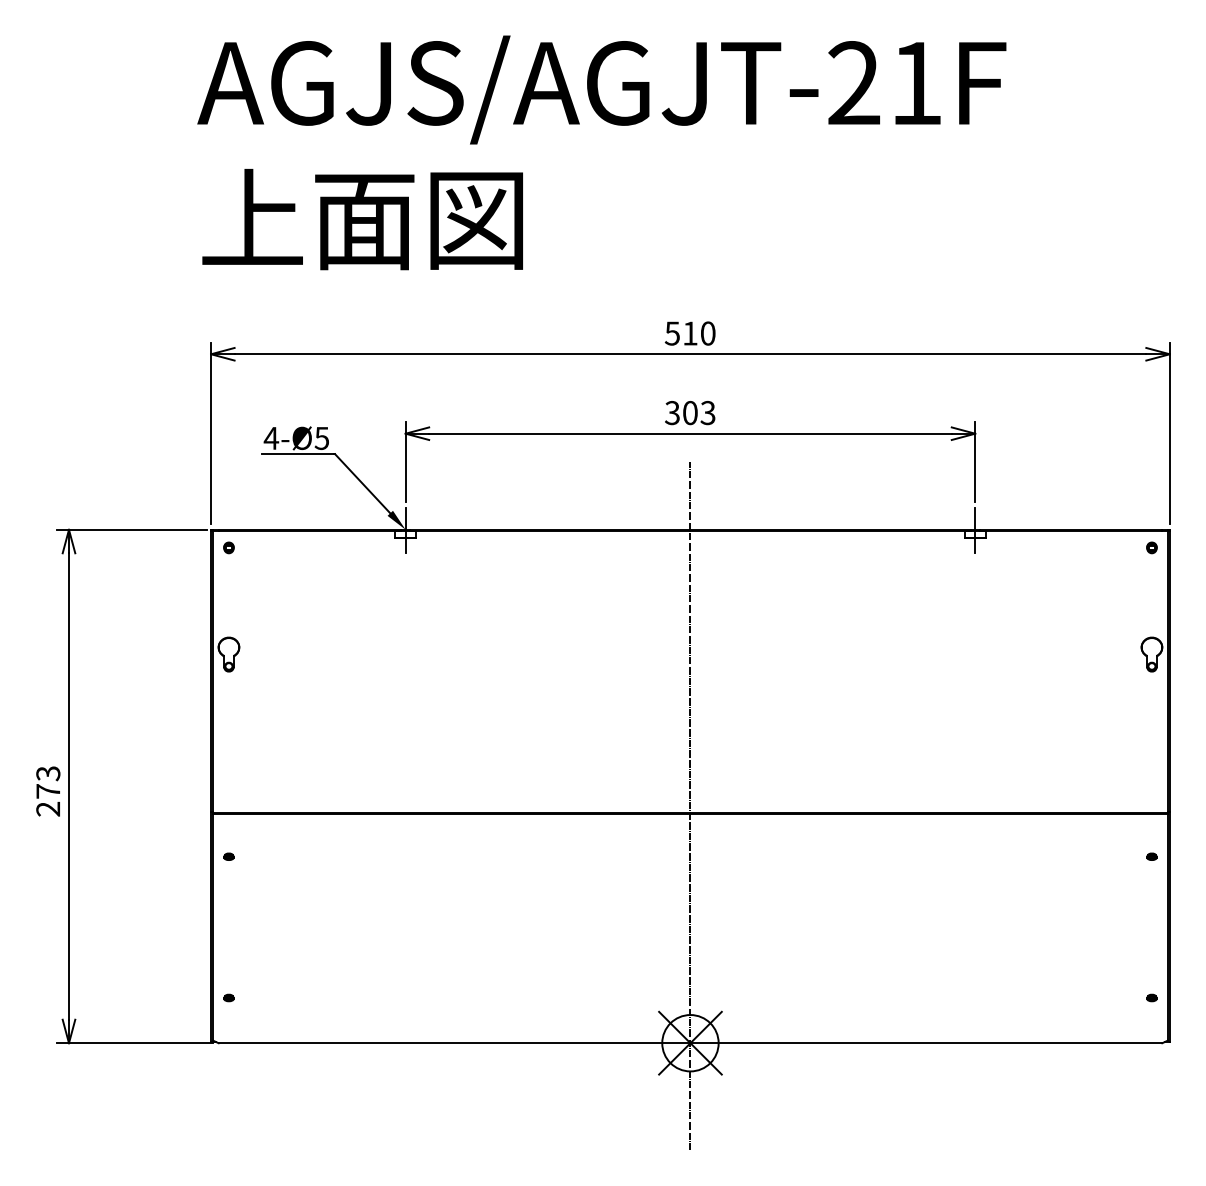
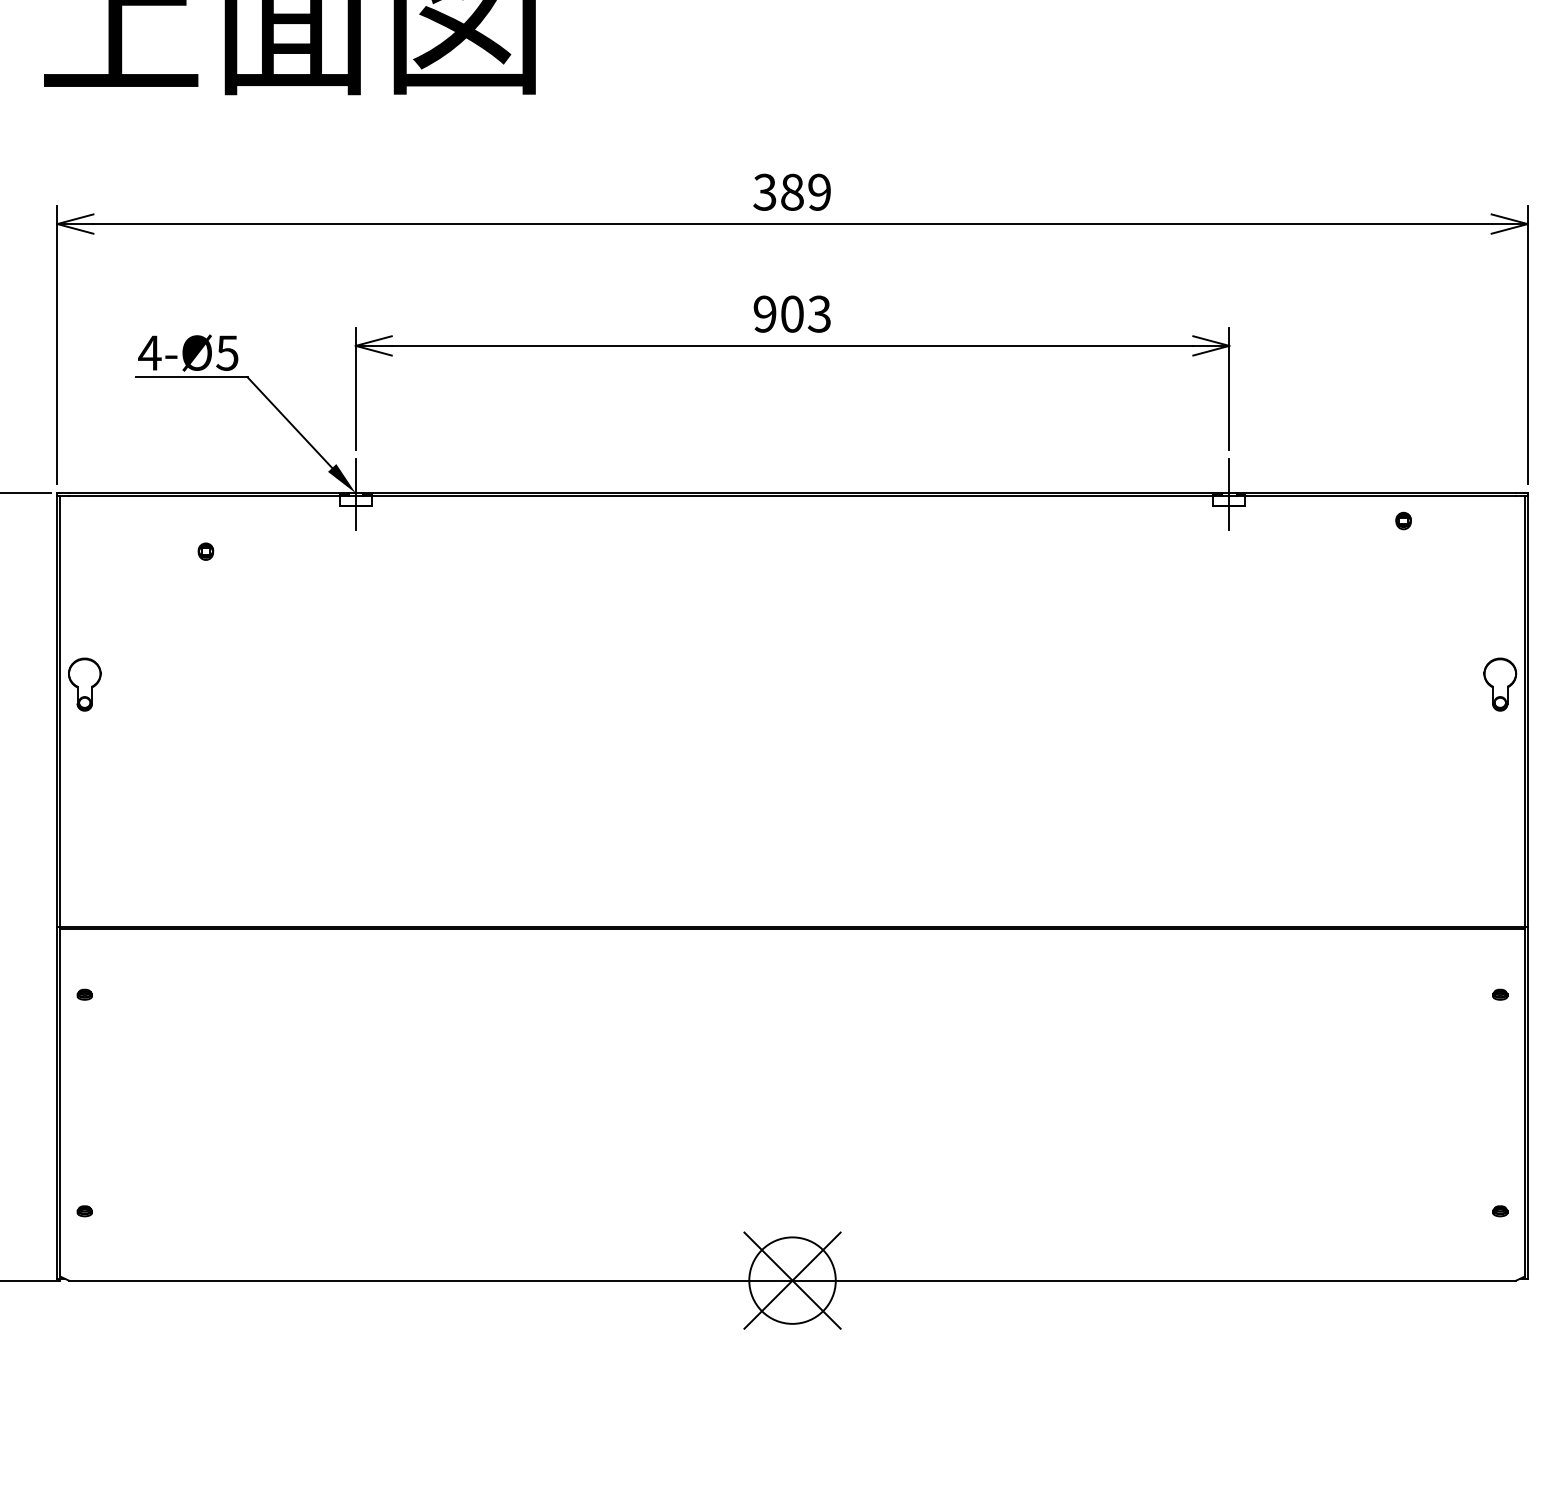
text: (690, 333) -> (792, 192), 510 -> 389
text: (672, 413) -> (764, 314), 303 -> 903
part: (228, 547) -> (205, 551), moved
part: (1151, 547) -> (1402, 520), moved
line: (690, 806) -> (792, 917), removed

